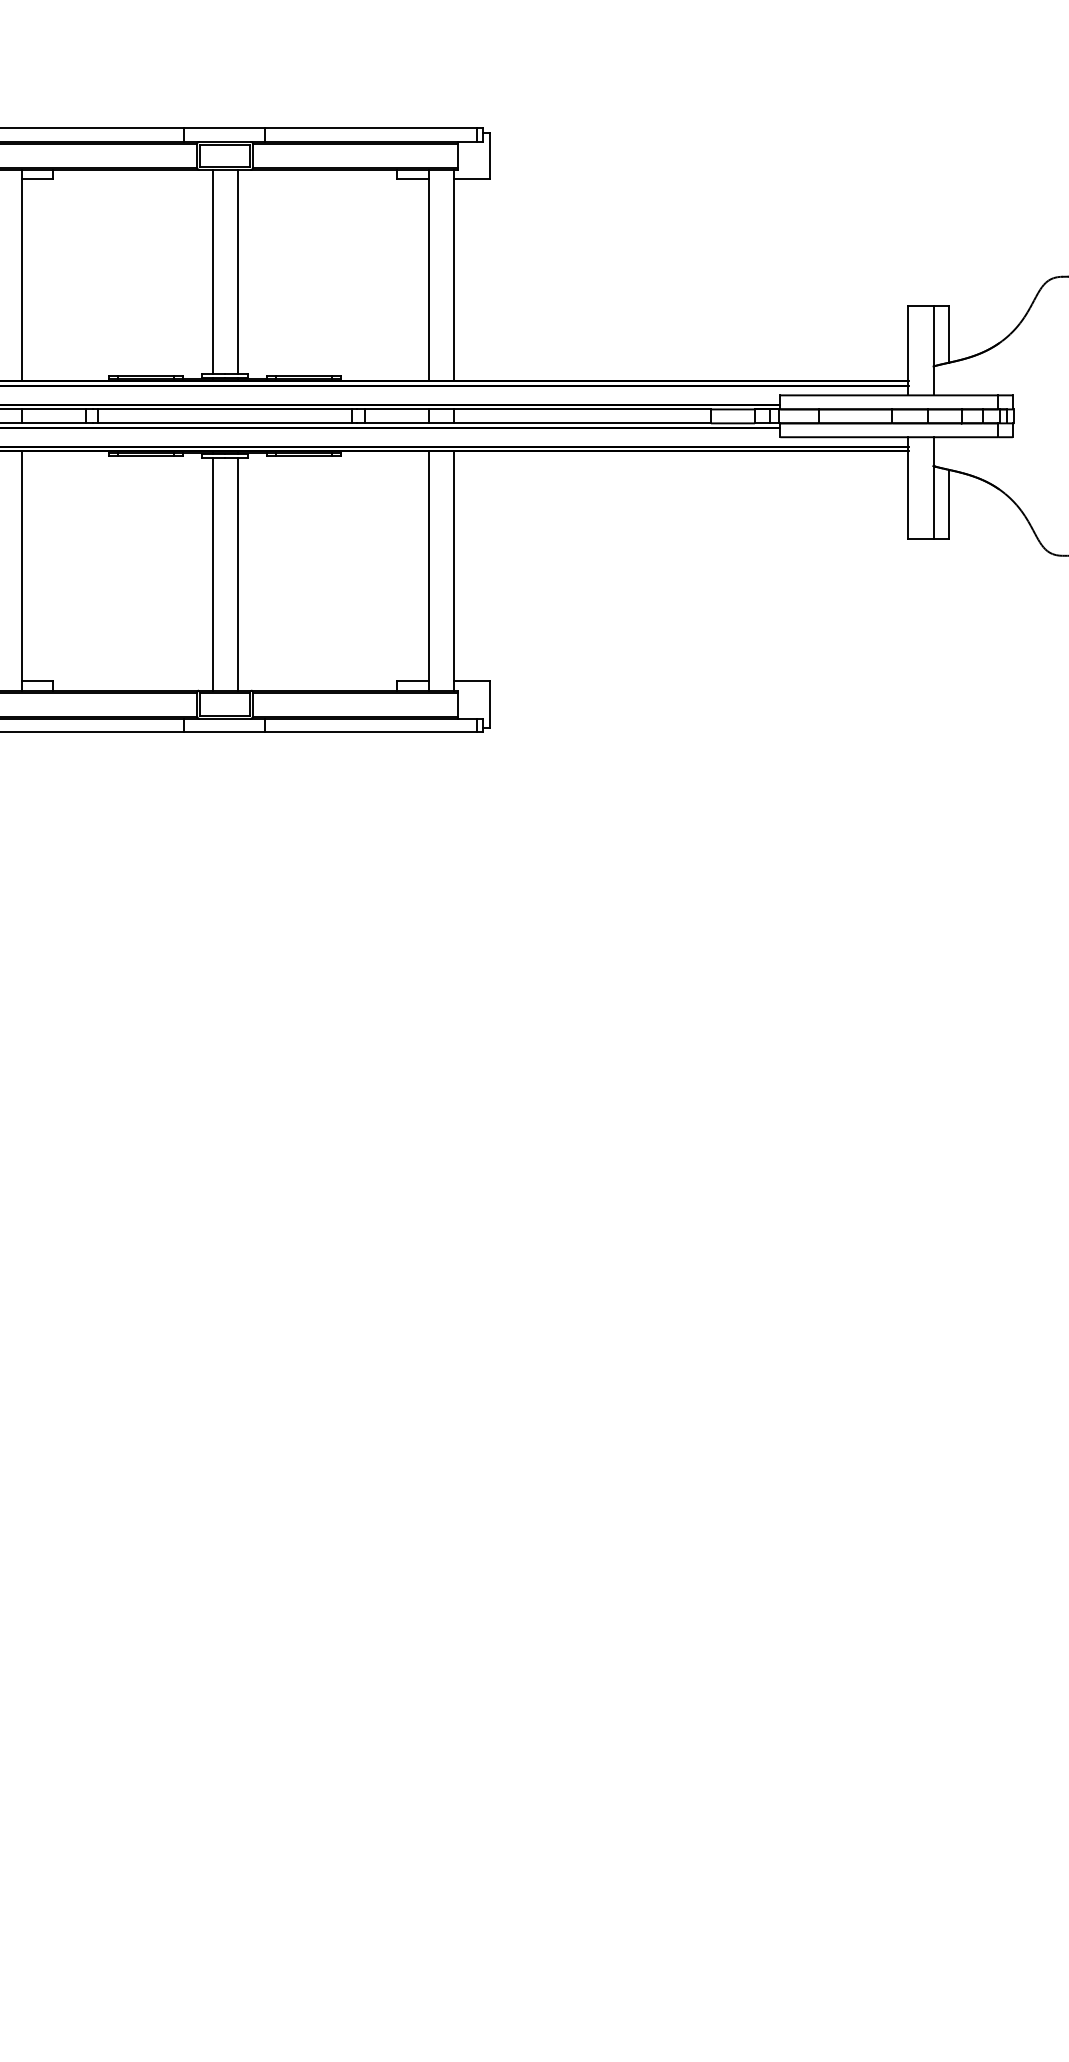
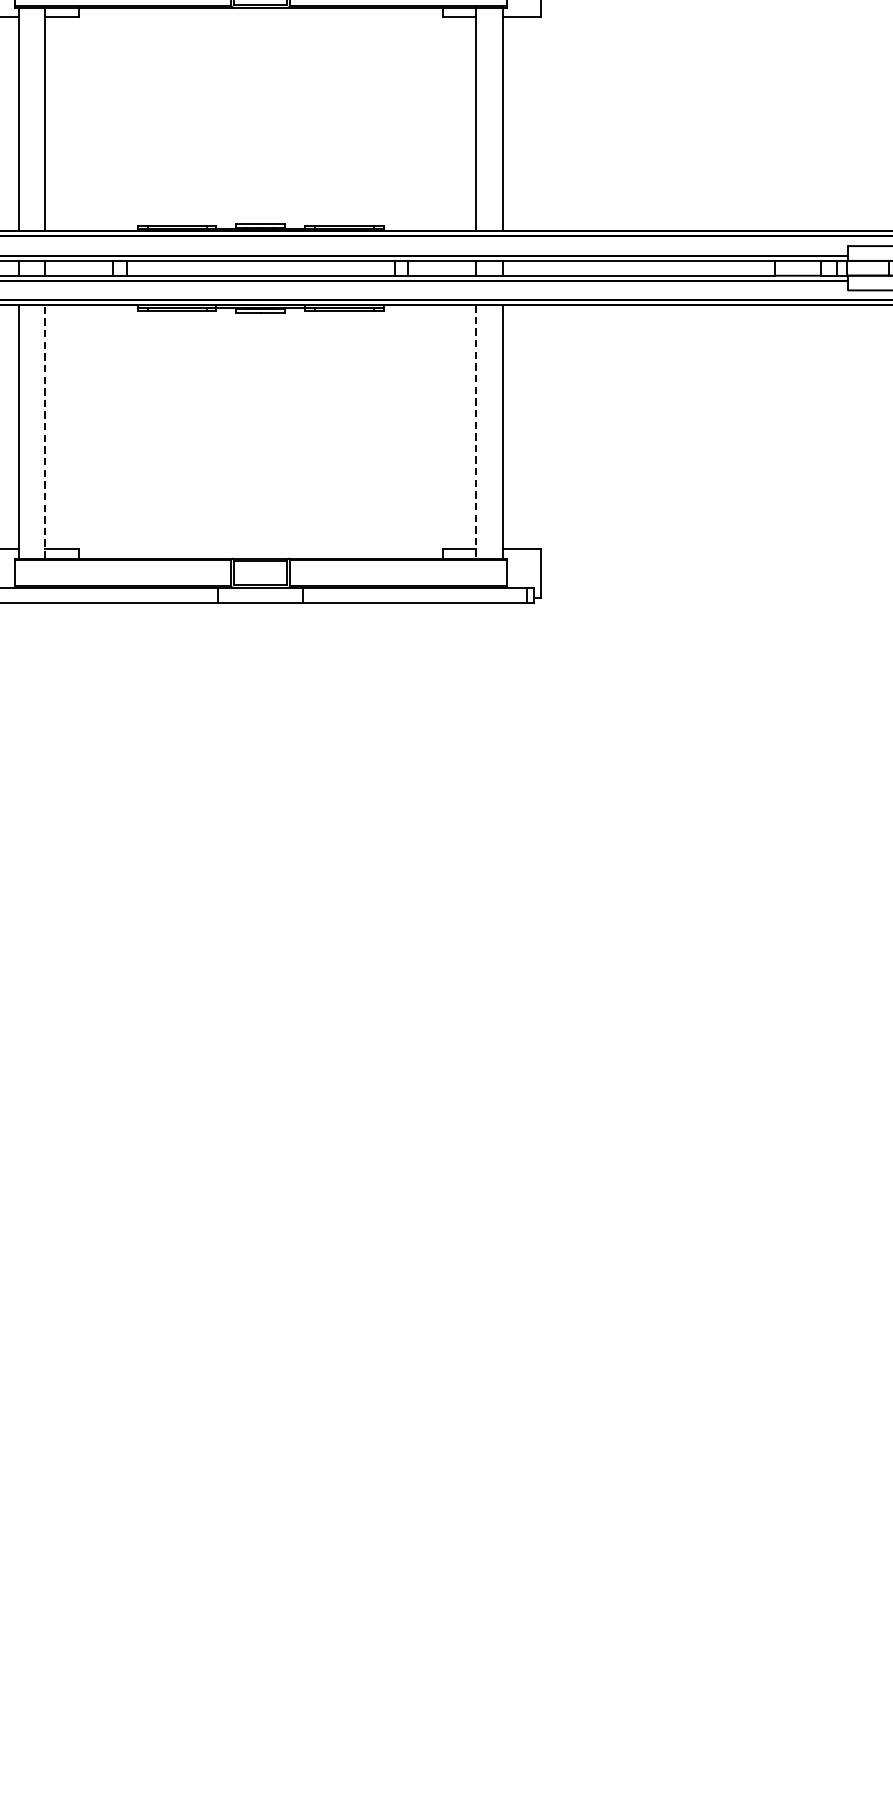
line: (212, 271) -> (247, 115), removed
line: (237, 271) -> (273, 115), removed
line: (21, 570) -> (45, 431), solid -> dashed
line: (428, 570) -> (475, 431), solid -> dashed
line: (212, 574) -> (247, 435), removed
line: (237, 574) -> (273, 435), removed

